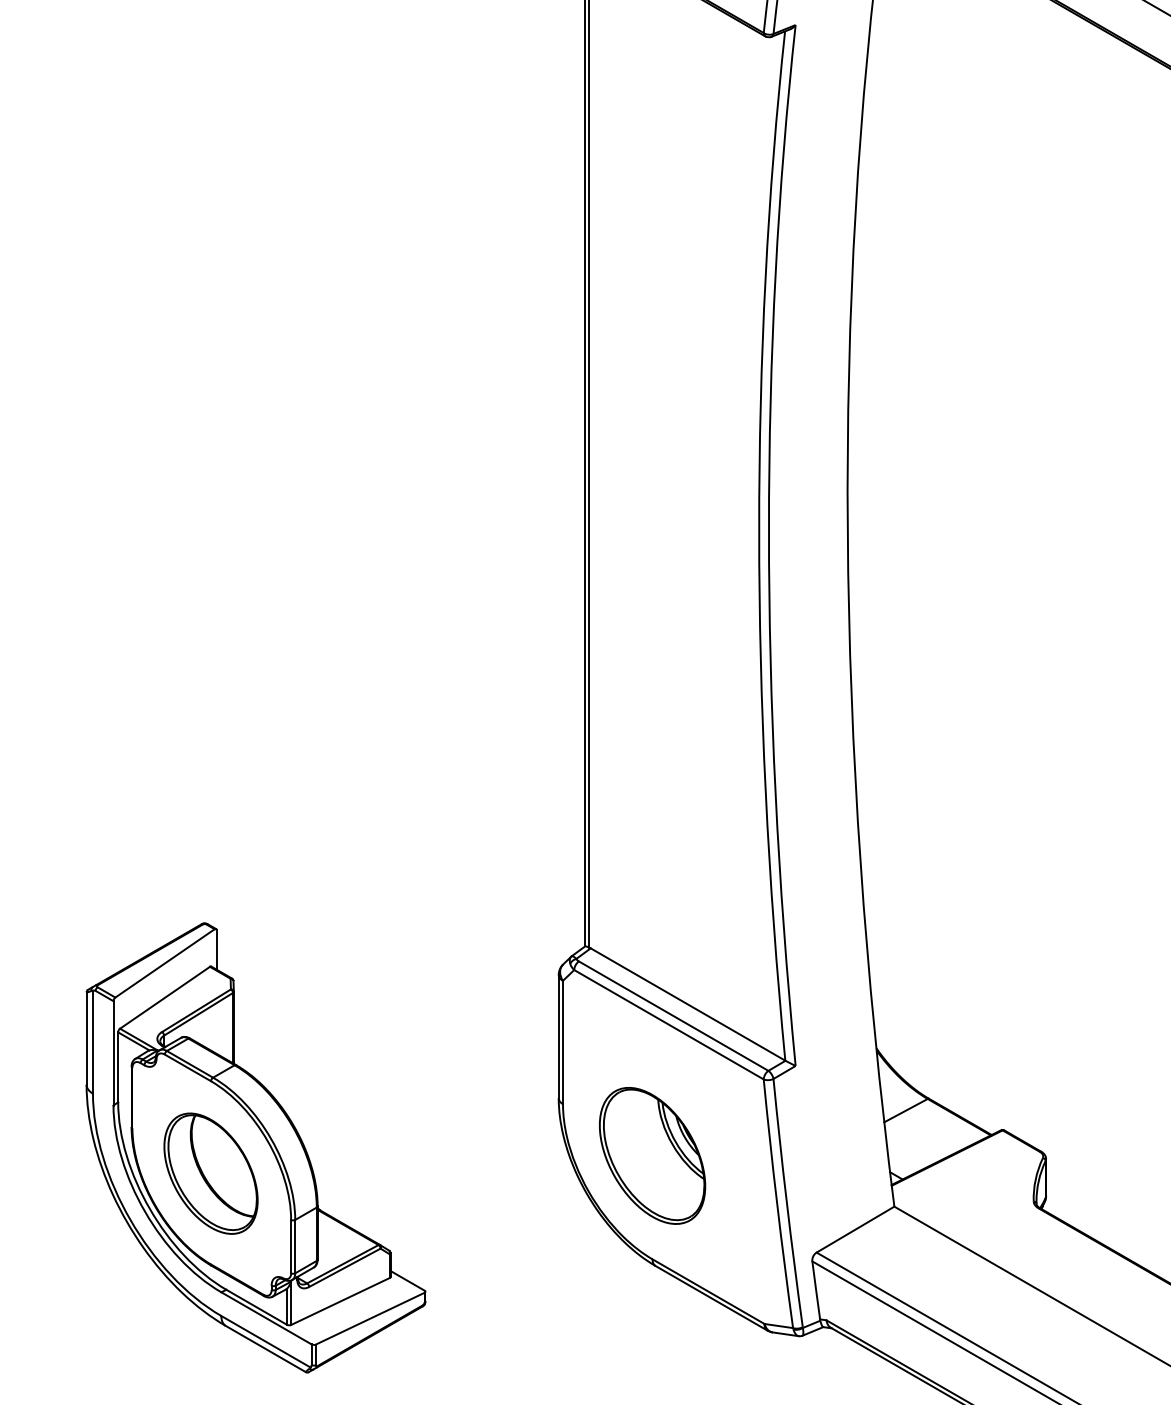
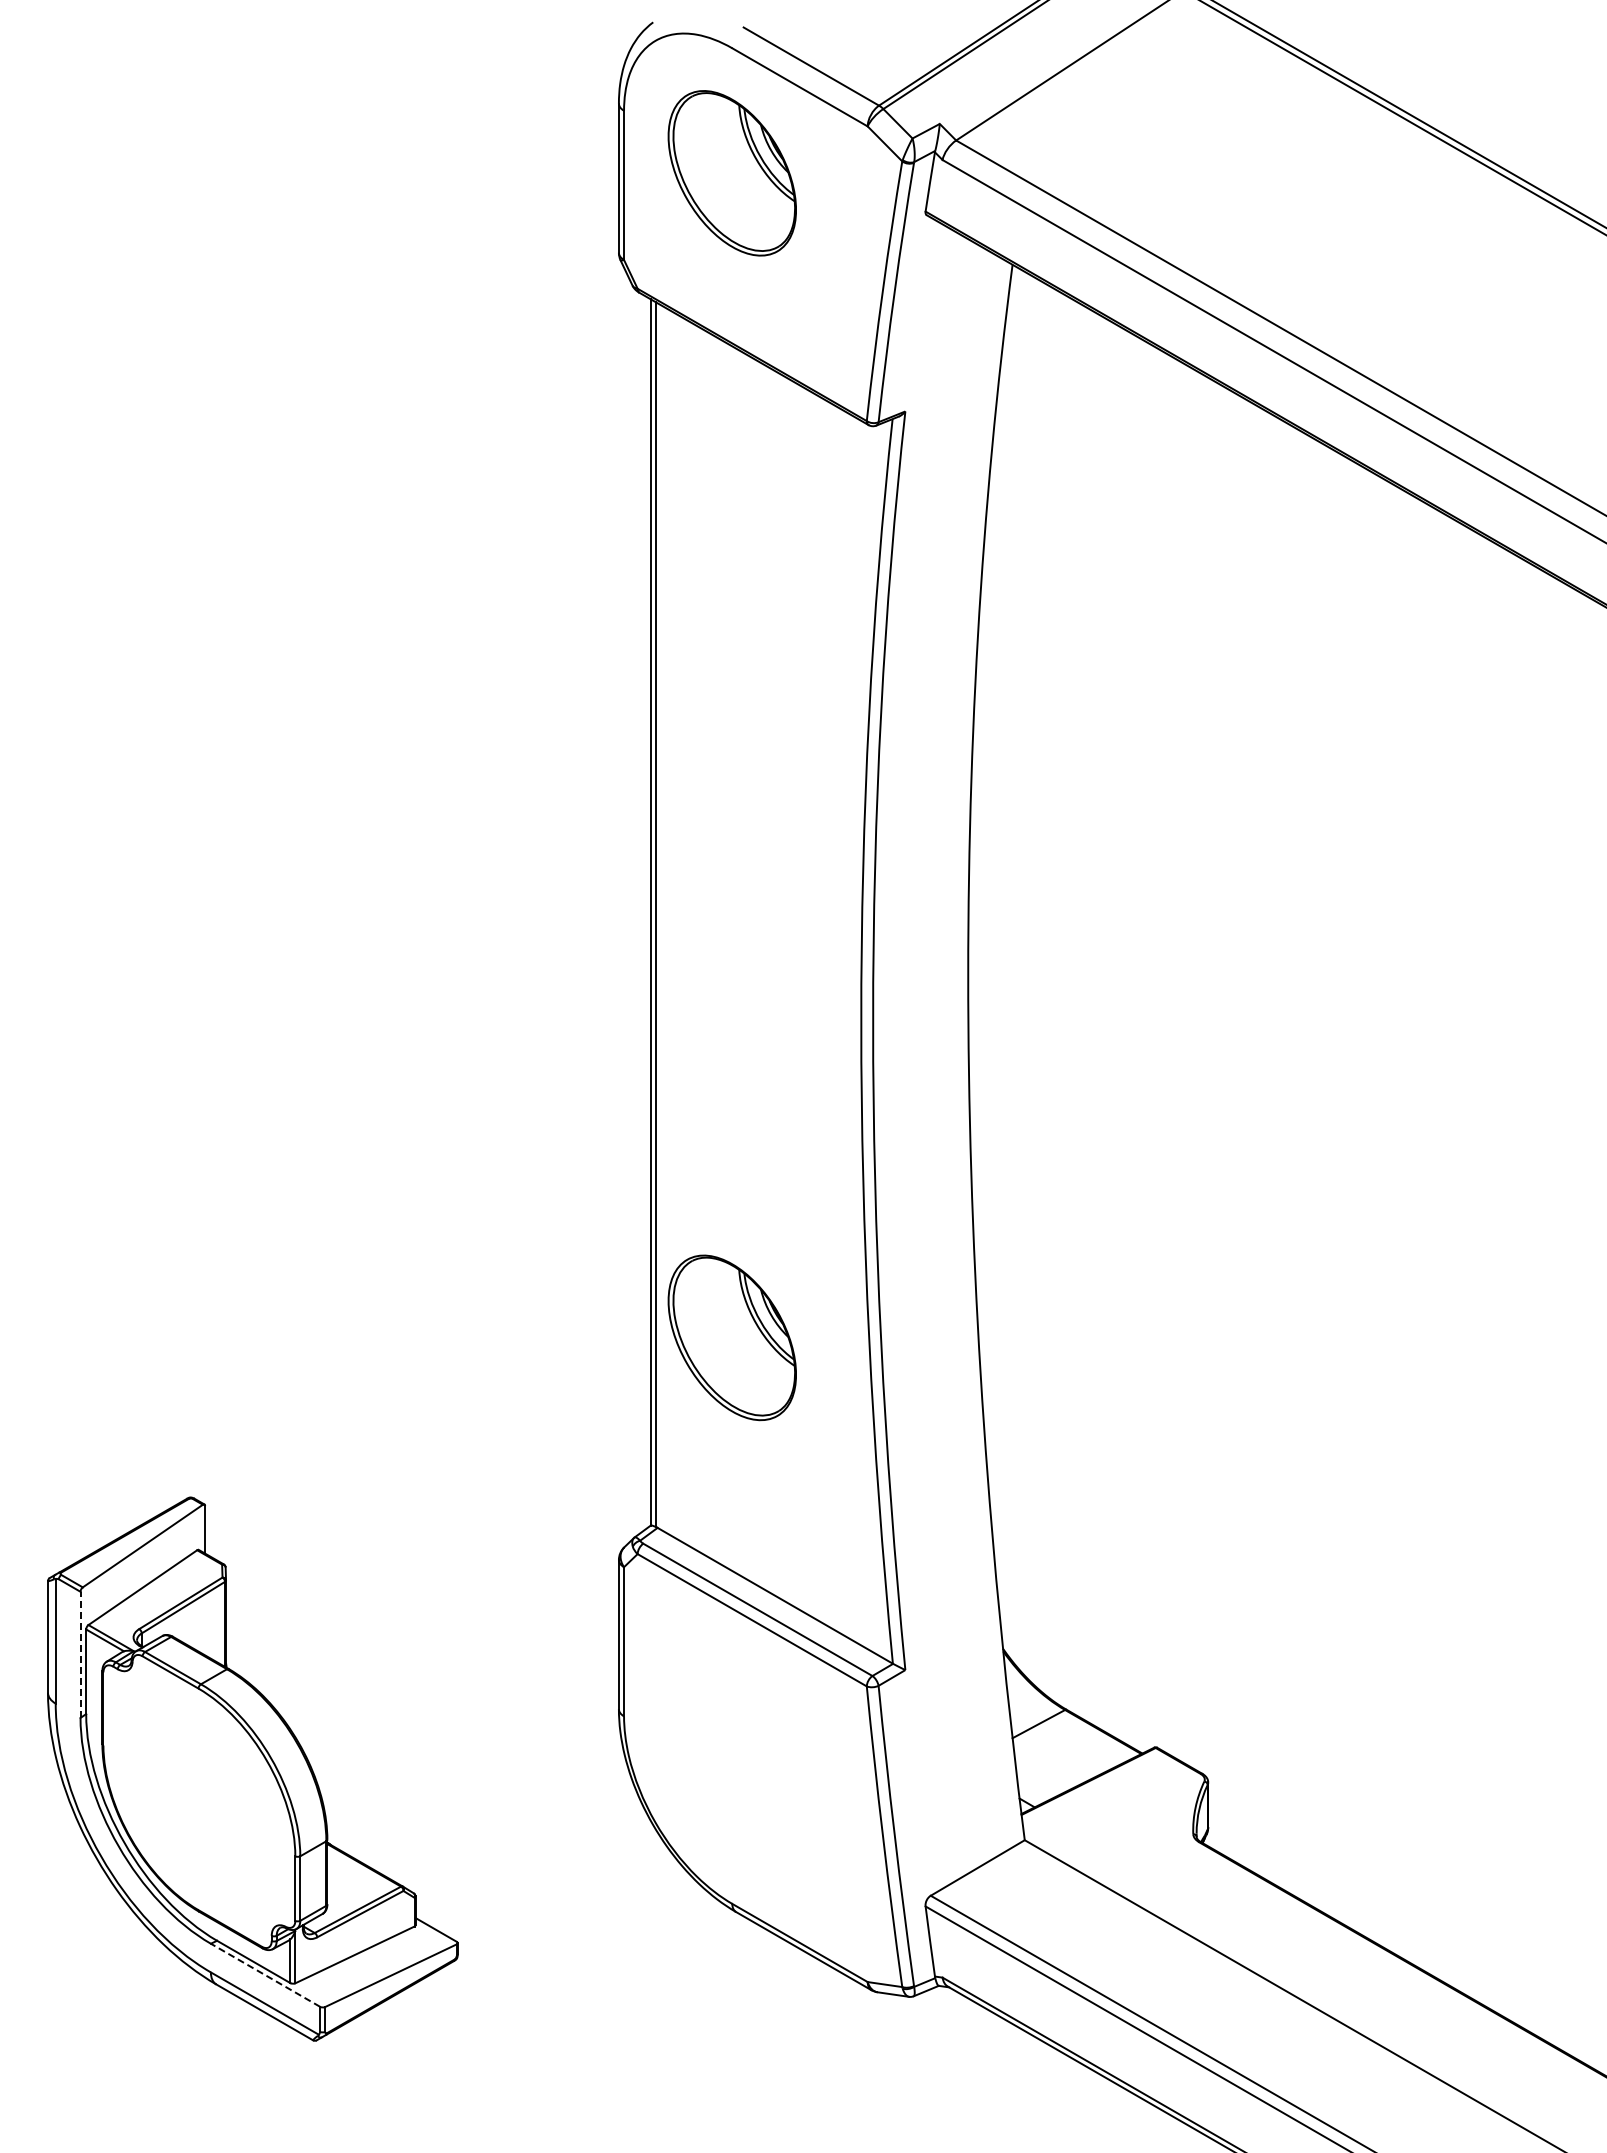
line: (113, 1053) -> (80, 1654), solid -> dashed
part: (651, 1155) -> (731, 1337), moved
part: (211, 1173) -> (198, 1800), removed
line: (266, 1318) -> (265, 1975), solid -> dashed

